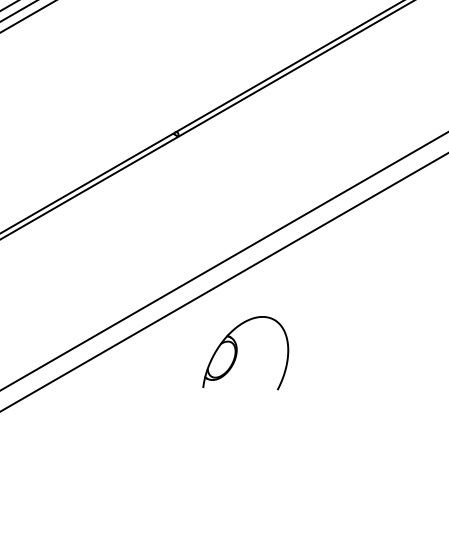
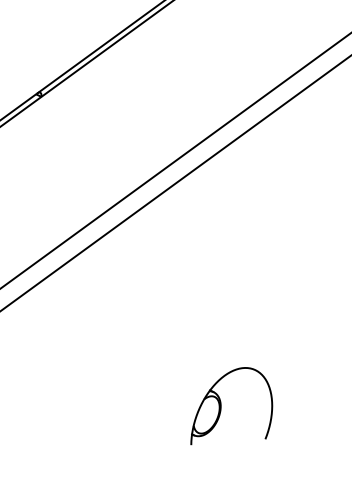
part: (237, 353) -> (221, 407), moved

